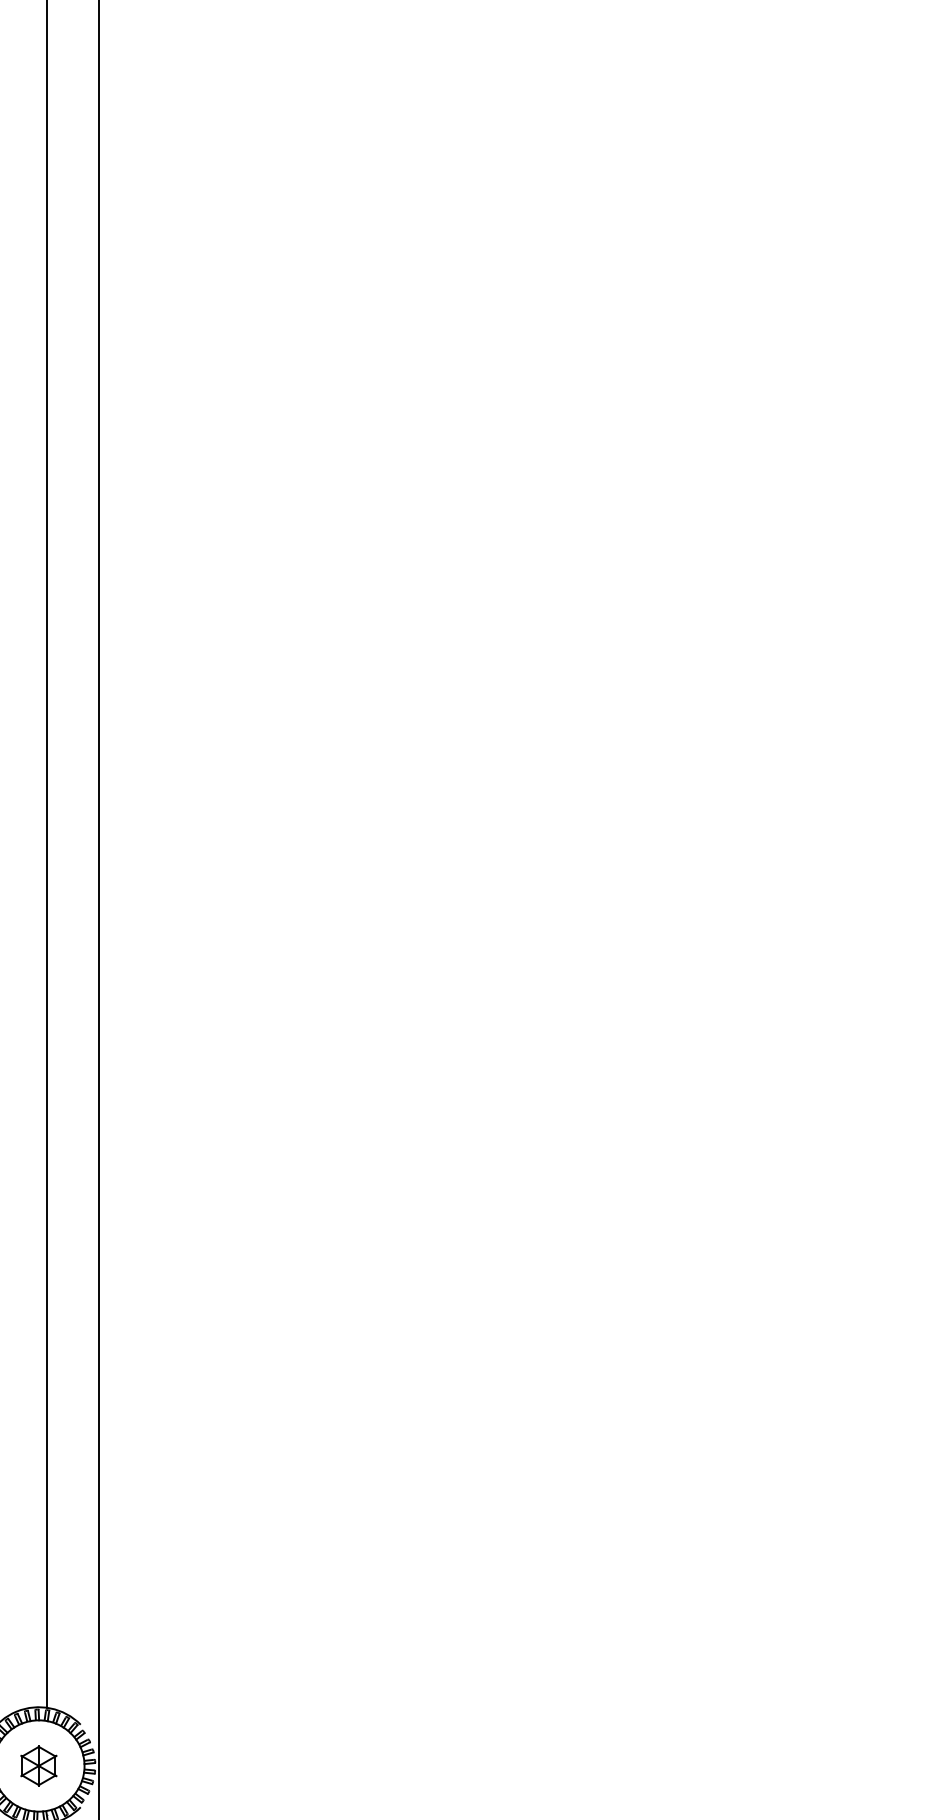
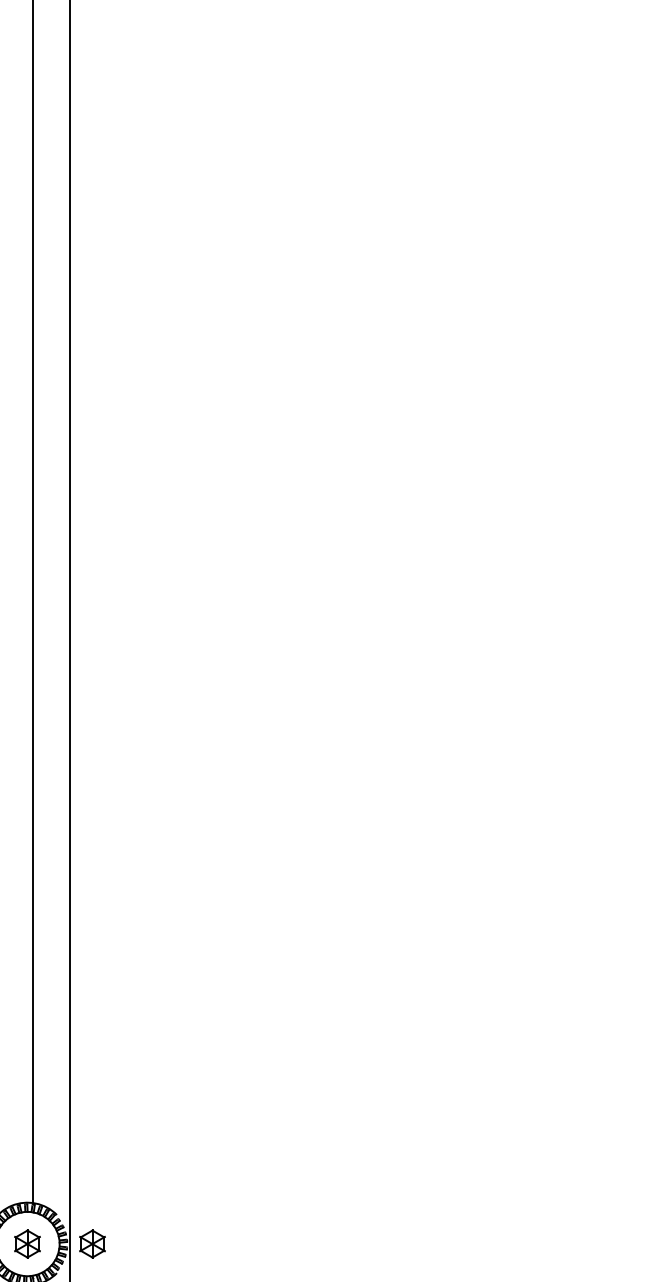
part: (131, 1765) -> (92, 1243), added

